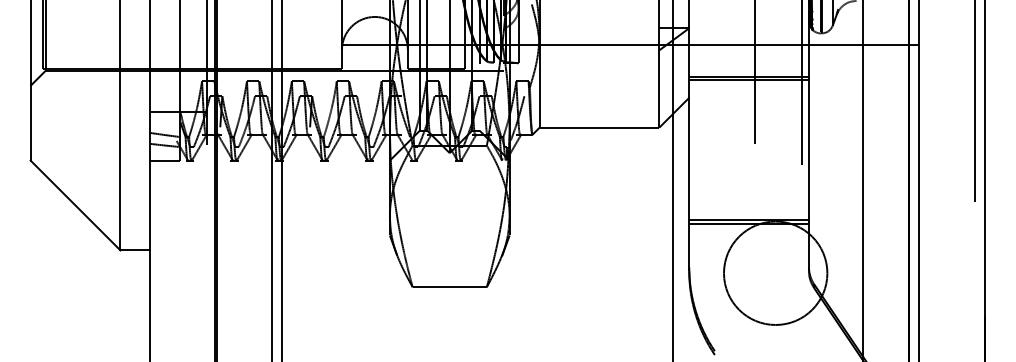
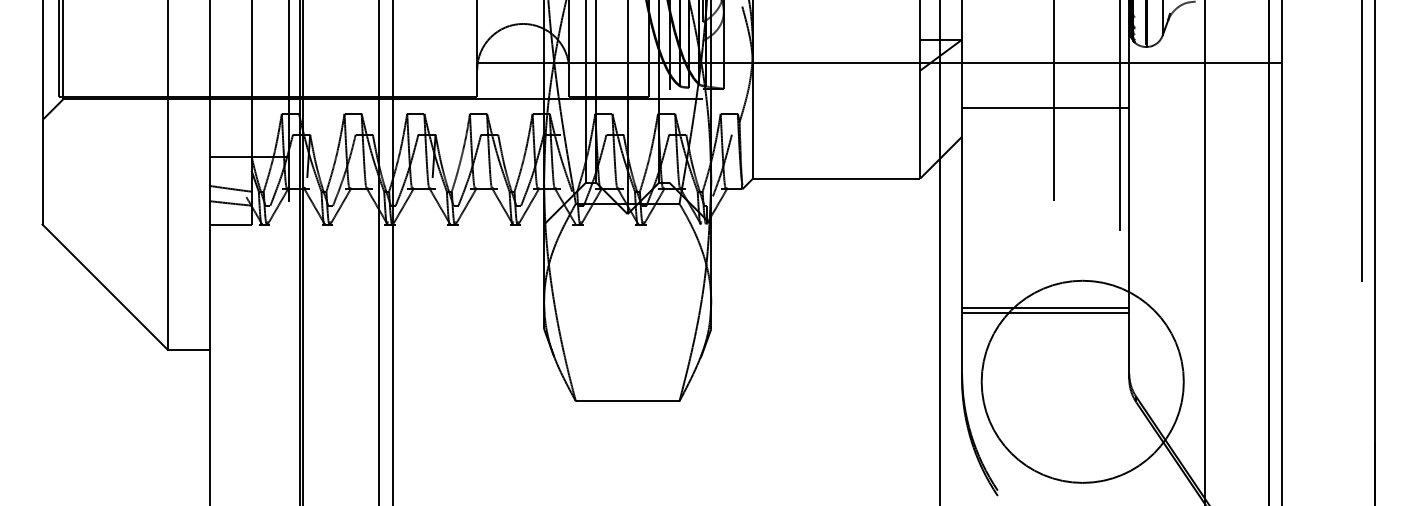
line: (749, 79) -> (1045, 111), removed
circle: (775, 273) -> (1082, 381), size x1.4

